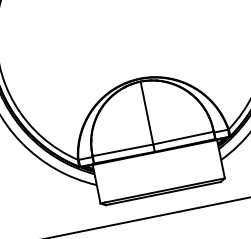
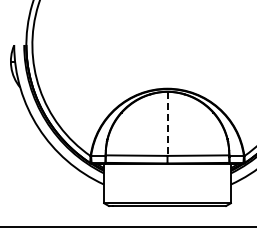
line: (147, 113) -> (167, 124), solid -> dashed

